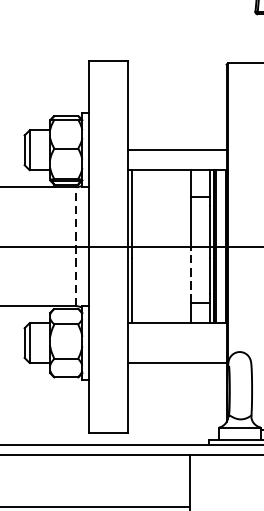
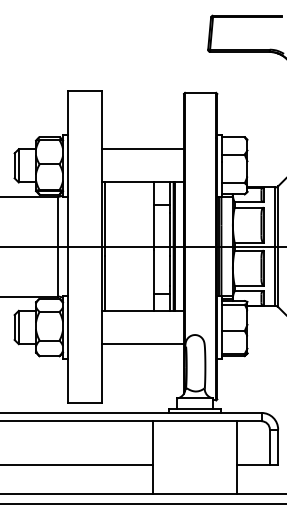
line: (177, 149) -> (142, 149), moved
line: (75, 246) -> (57, 246), dashed -> solid
line: (190, 276) -> (153, 271), dashed -> solid

